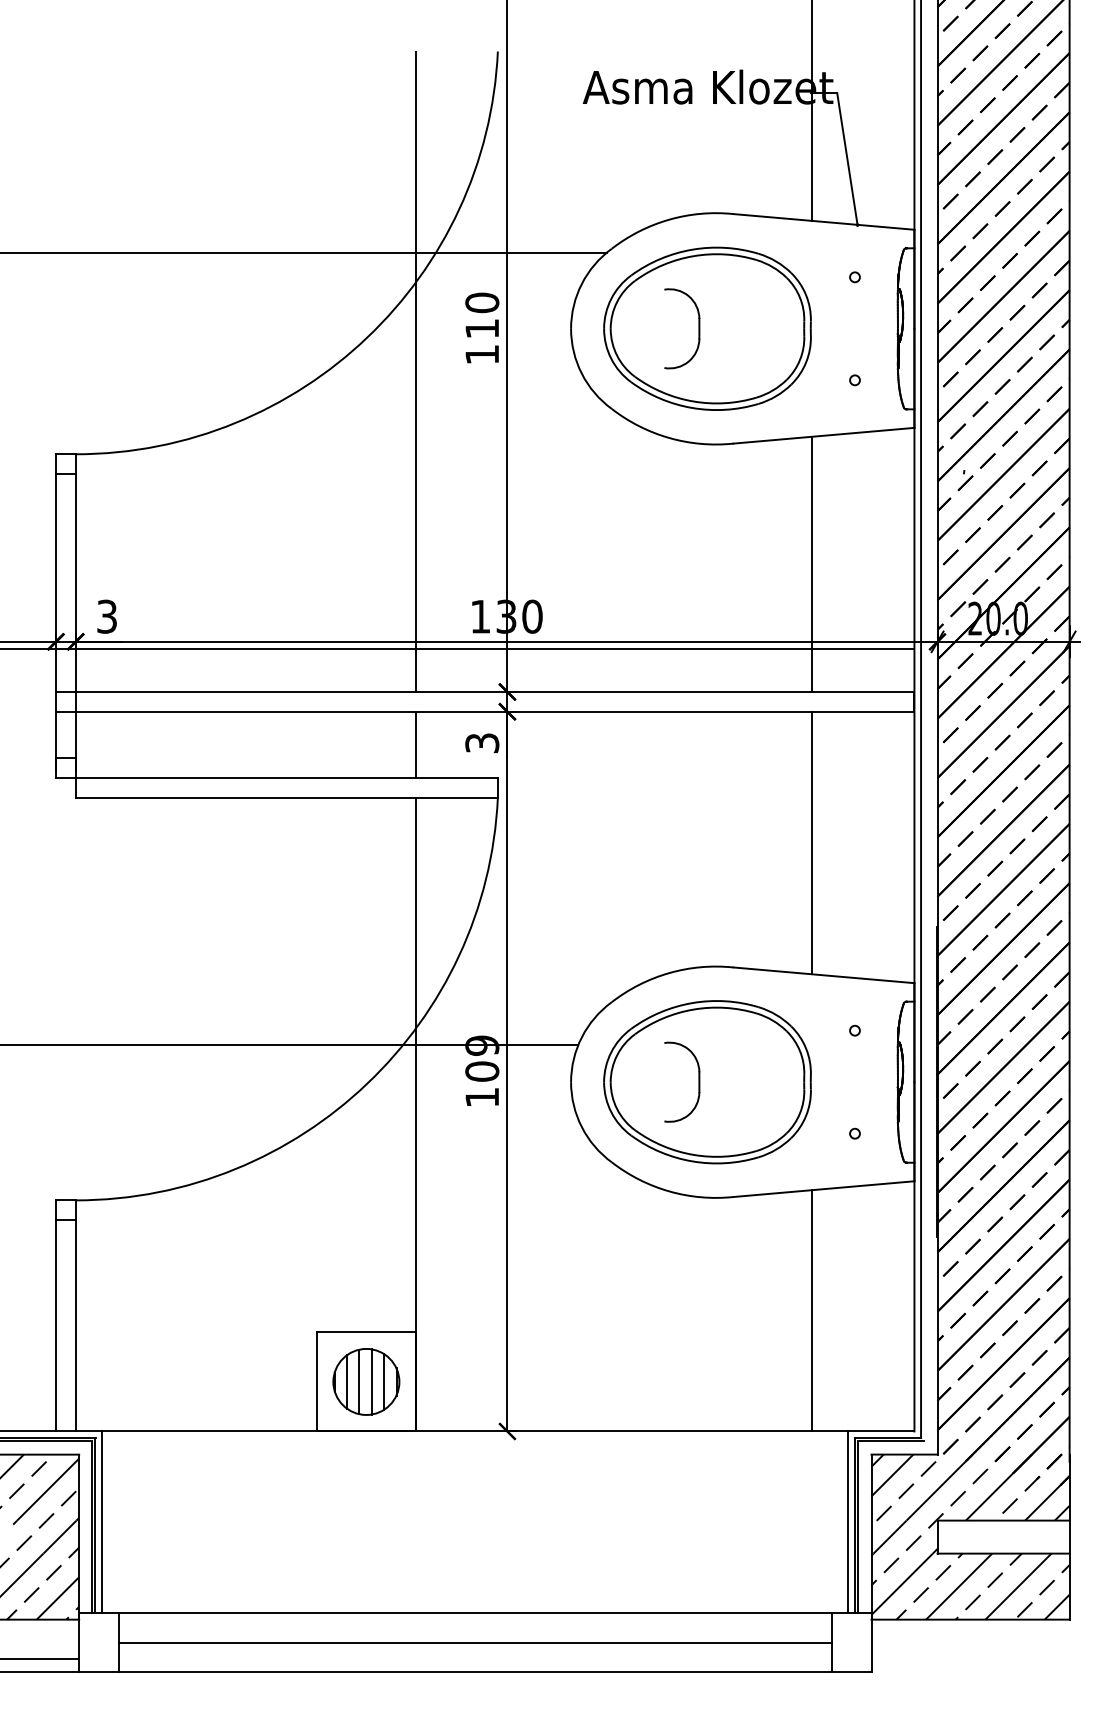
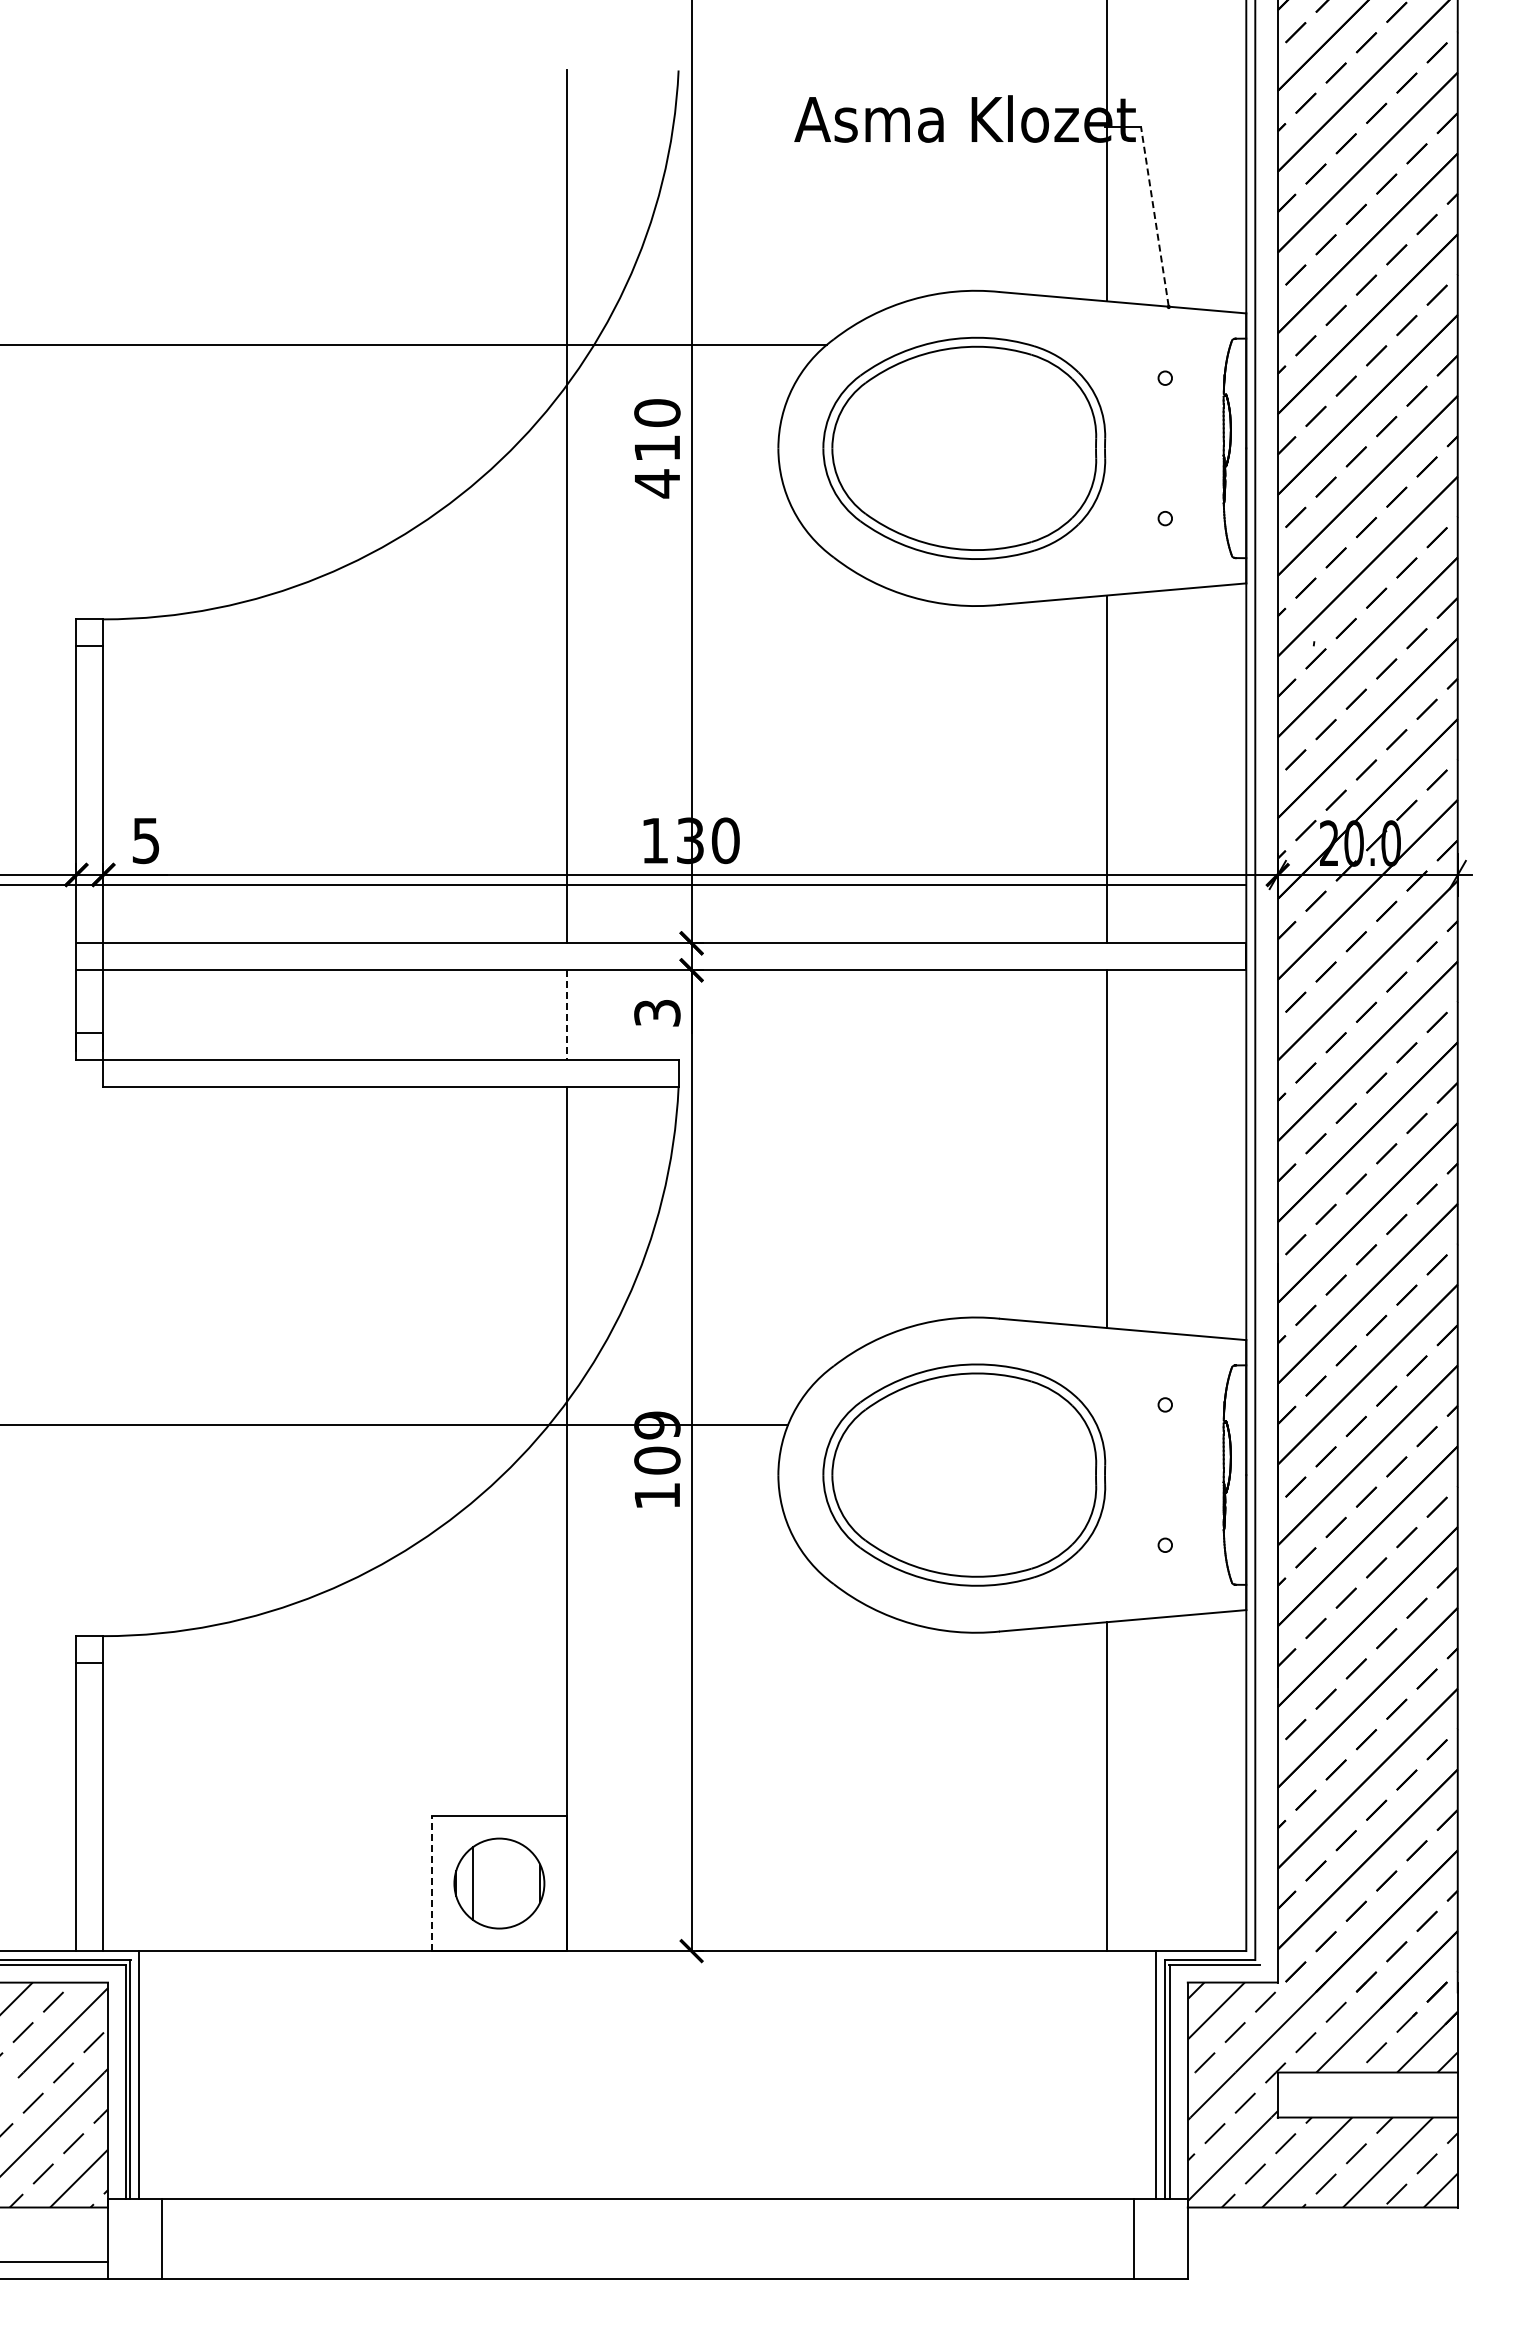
line: (847, 158) -> (1154, 216), solid -> dashed
part: (698, 328) -> (952, 448), removed
text: (482, 354) -> (657, 483), 110 -> 410
text: (107, 616) -> (146, 840), 3 -> 5
line: (415, 744) -> (566, 1015), solid -> dashed
part: (698, 1081) -> (952, 1474), removed
line: (316, 1381) -> (431, 1883), solid -> dashed
line: (359, 1381) -> (489, 1883), removed
line: (371, 1381) -> (506, 1883), removed
line: (384, 1381) -> (523, 1883), removed
line: (475, 1643) -> (647, 2239), removed

